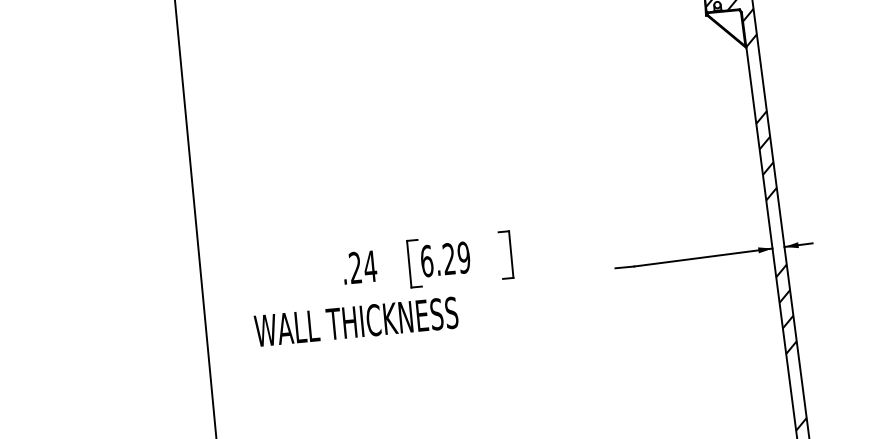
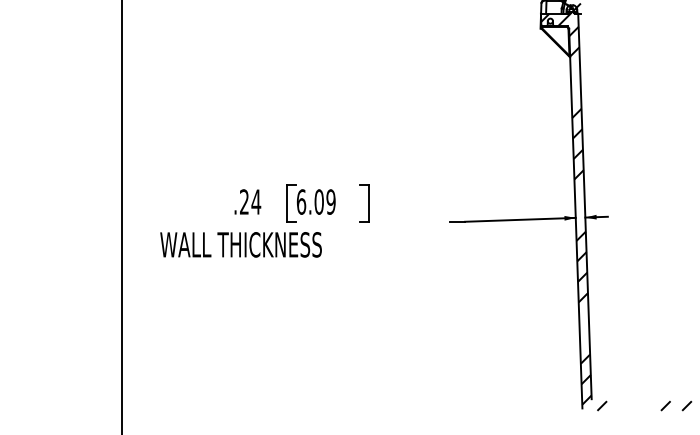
text: (448, 258) -> (318, 201), 6.29 -> 6.09

